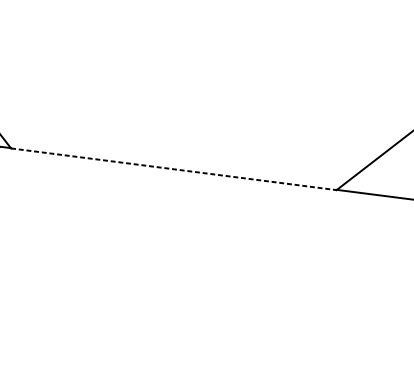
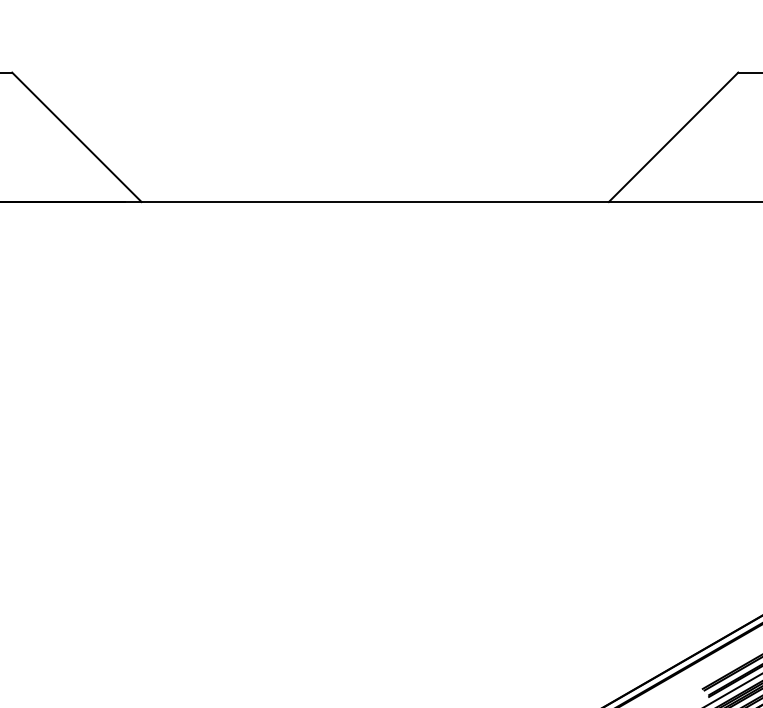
line: (173, 169) -> (375, 202), dashed -> solid

